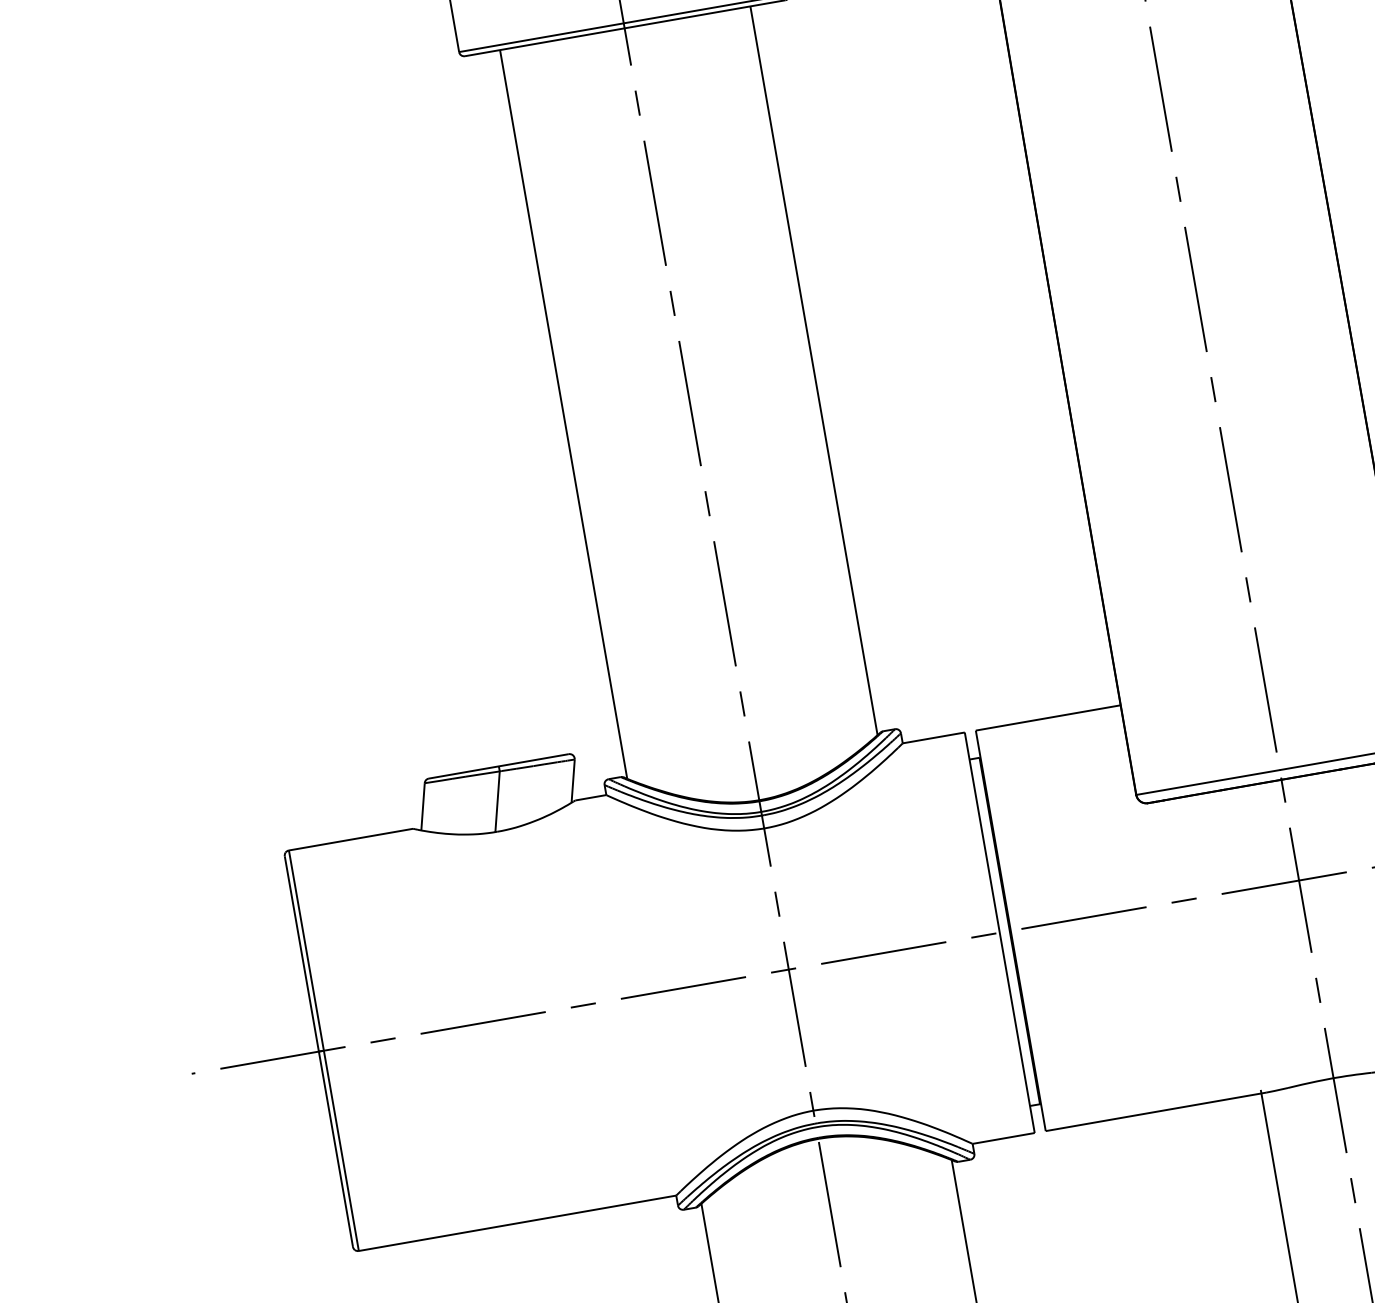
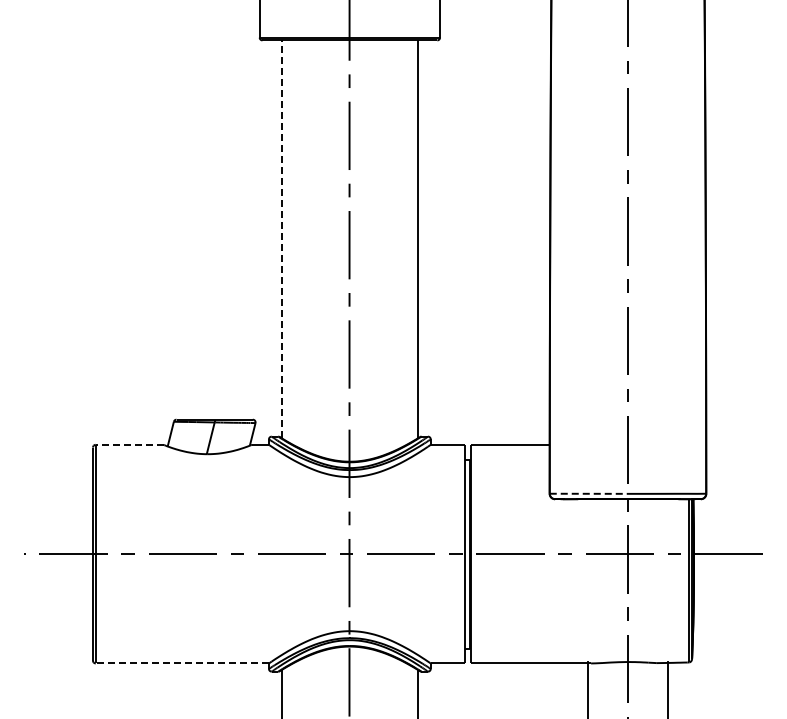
line: (563, 414) -> (281, 239), solid -> dashed
line: (1209, 781) -> (589, 493), solid -> dashed
line: (350, 839) -> (129, 444), solid -> dashed
line: (517, 1223) -> (182, 663), solid -> dashed

